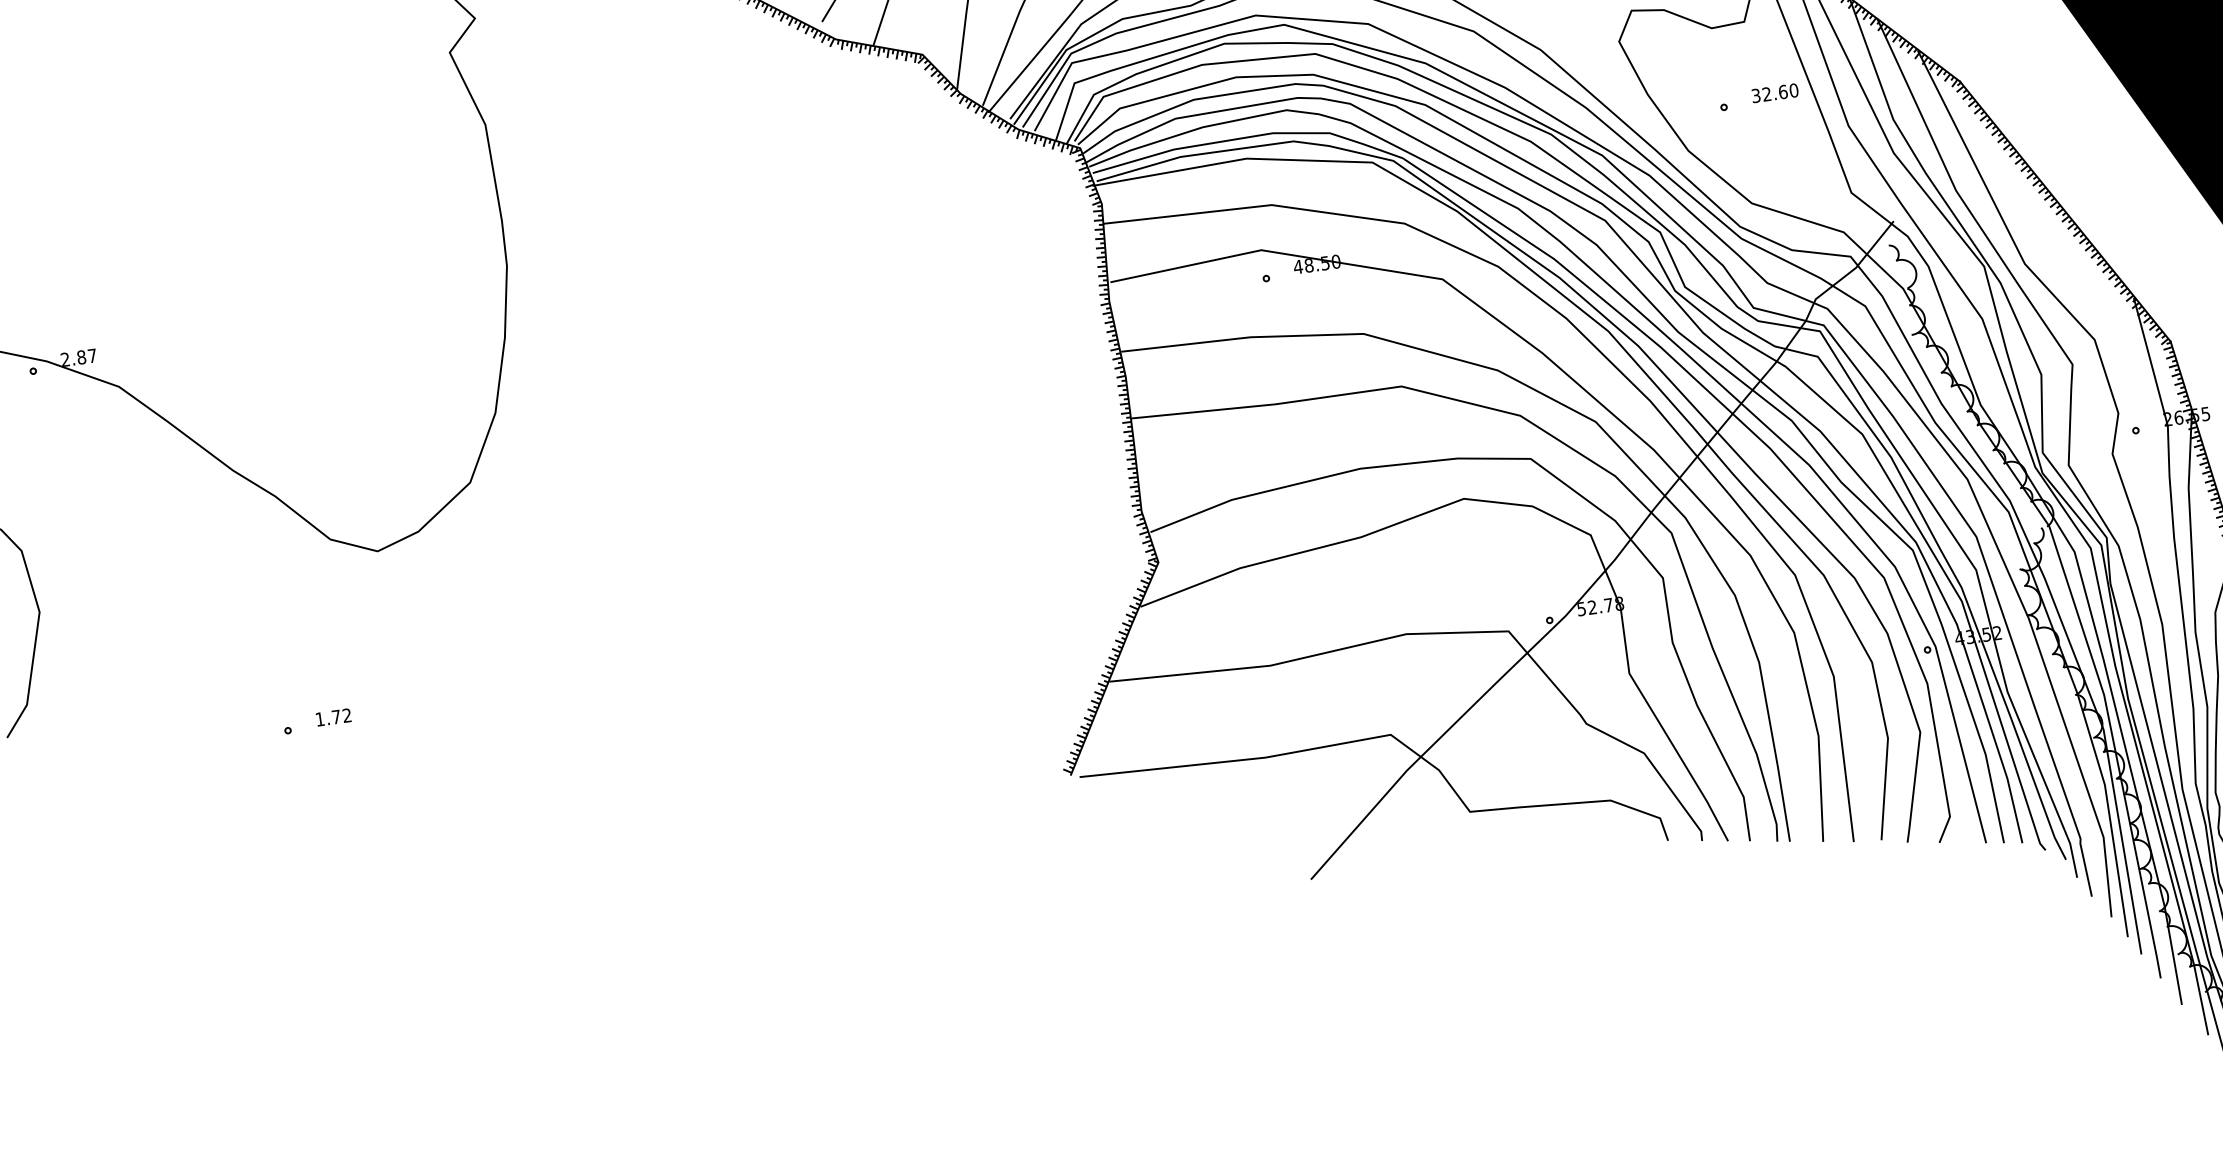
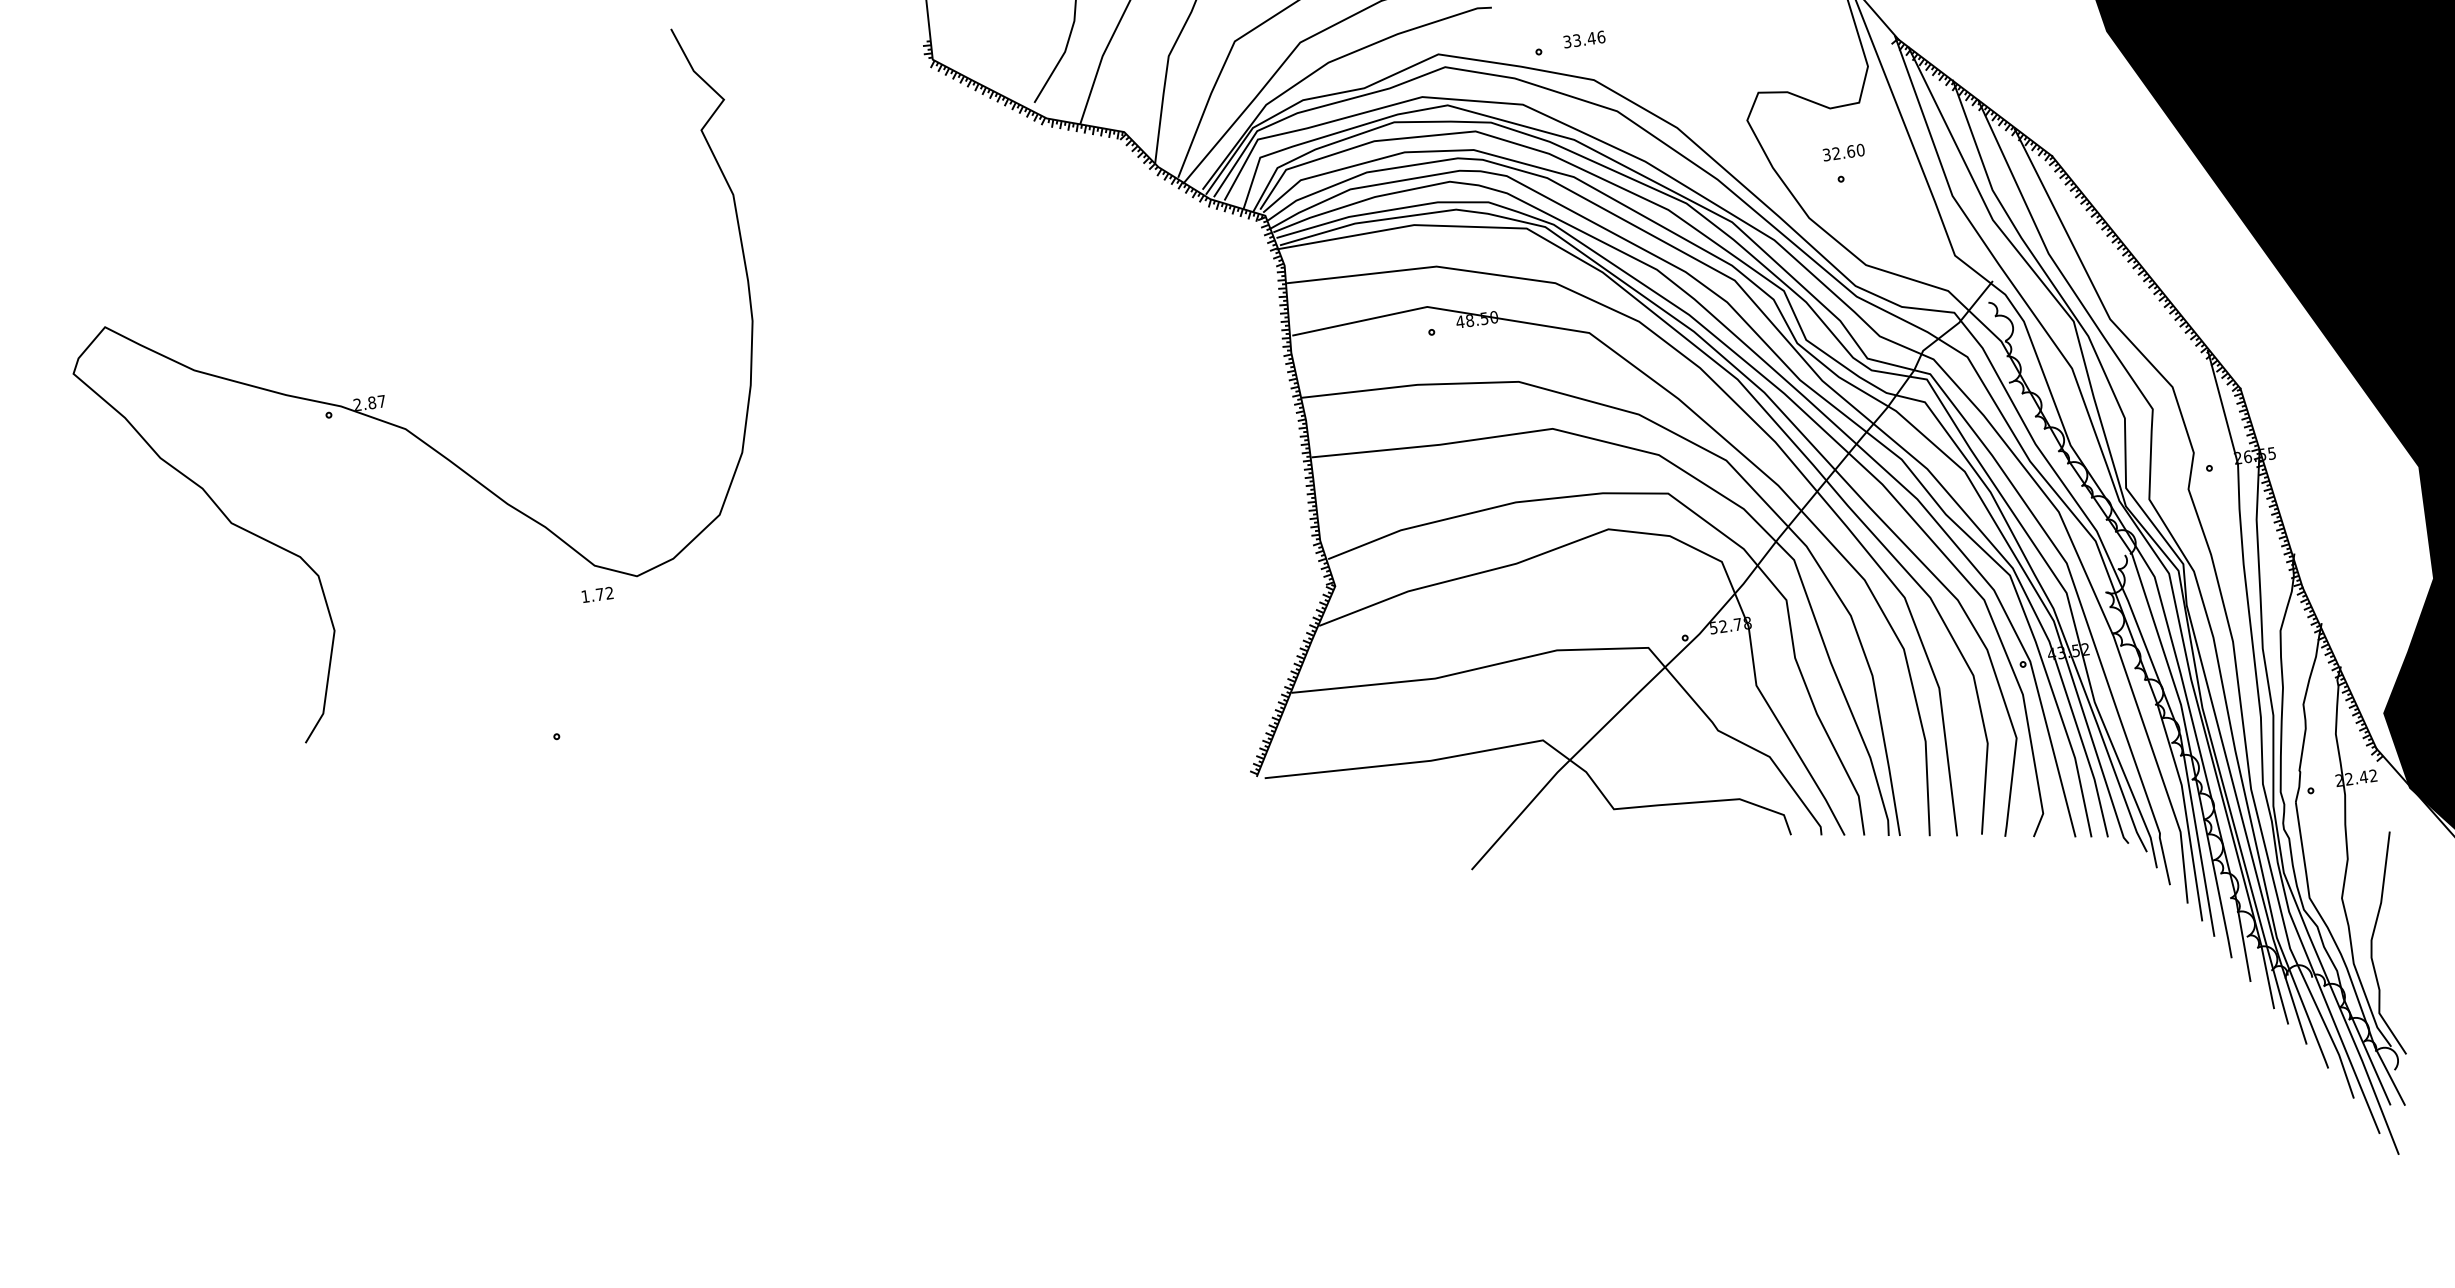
text: (1774, 93) -> (1843, 152), moved
text: (333, 717) -> (597, 594), moved

